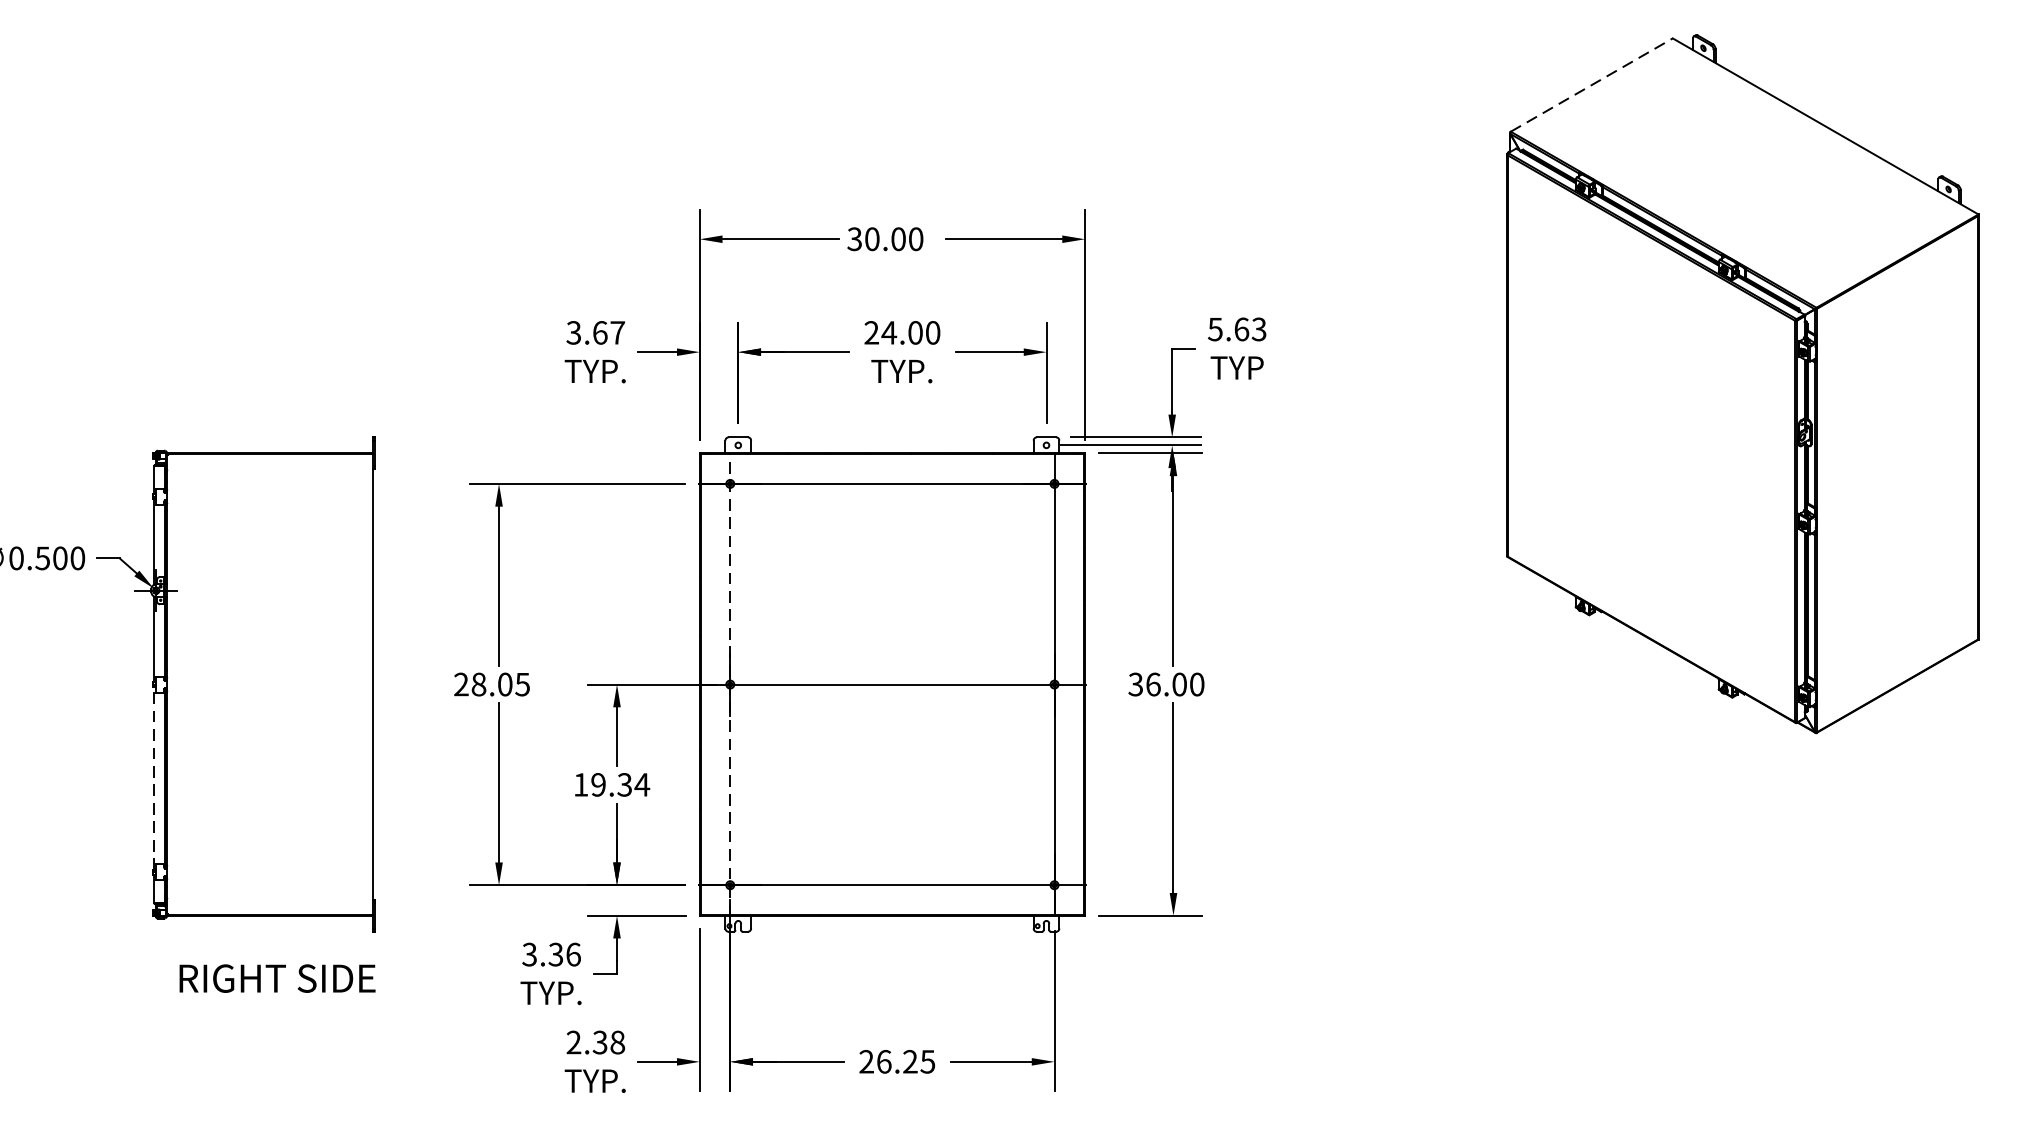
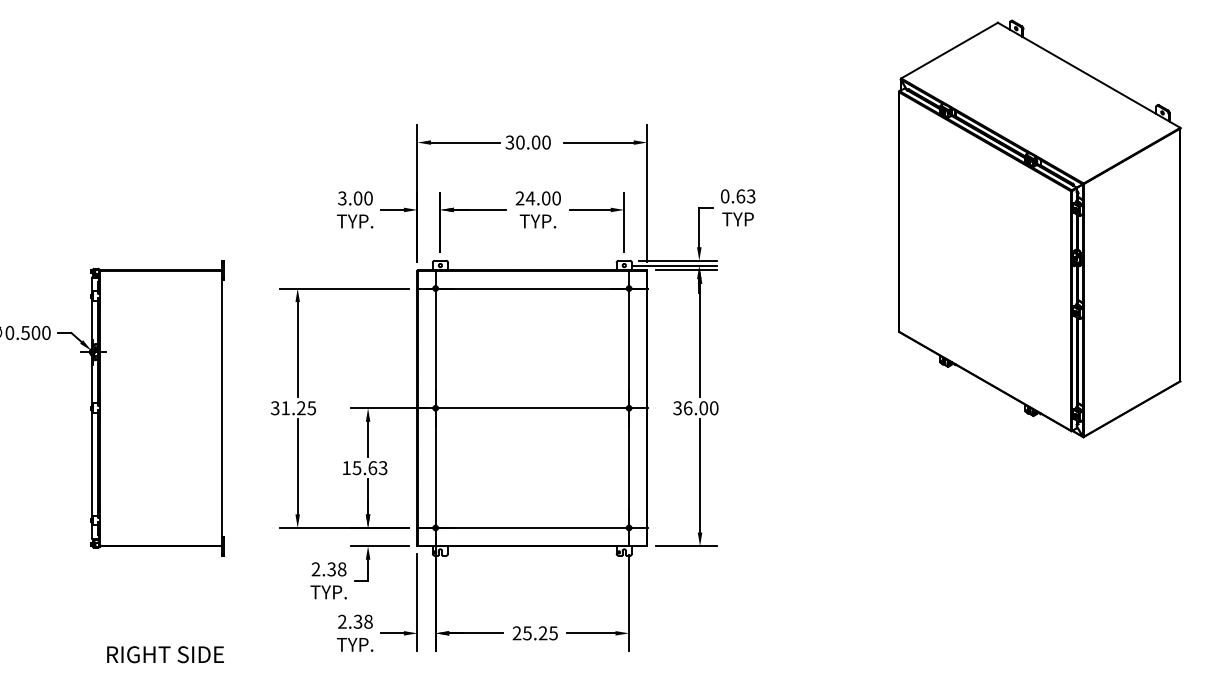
line: (1591, 84) -> (949, 50), dashed -> solid
text: (1214, 329) -> (724, 196), 5.63 -> 0.63
text: (607, 332) -> (362, 198), 3.67 -> 3.00
line: (730, 683) -> (435, 407), dashed -> solid
text: (481, 684) -> (287, 408), 28.05 -> 31.25
line: (153, 778) -> (91, 464), dashed -> solid
text: (619, 785) -> (369, 468), 19.34 -> 15.63
text: (550, 954) -> (328, 569), 3.36 -> 2.38
text: (277, 978) -> (165, 654), moved
text: (884, 1062) -> (527, 633), 26.25 -> 25.25

